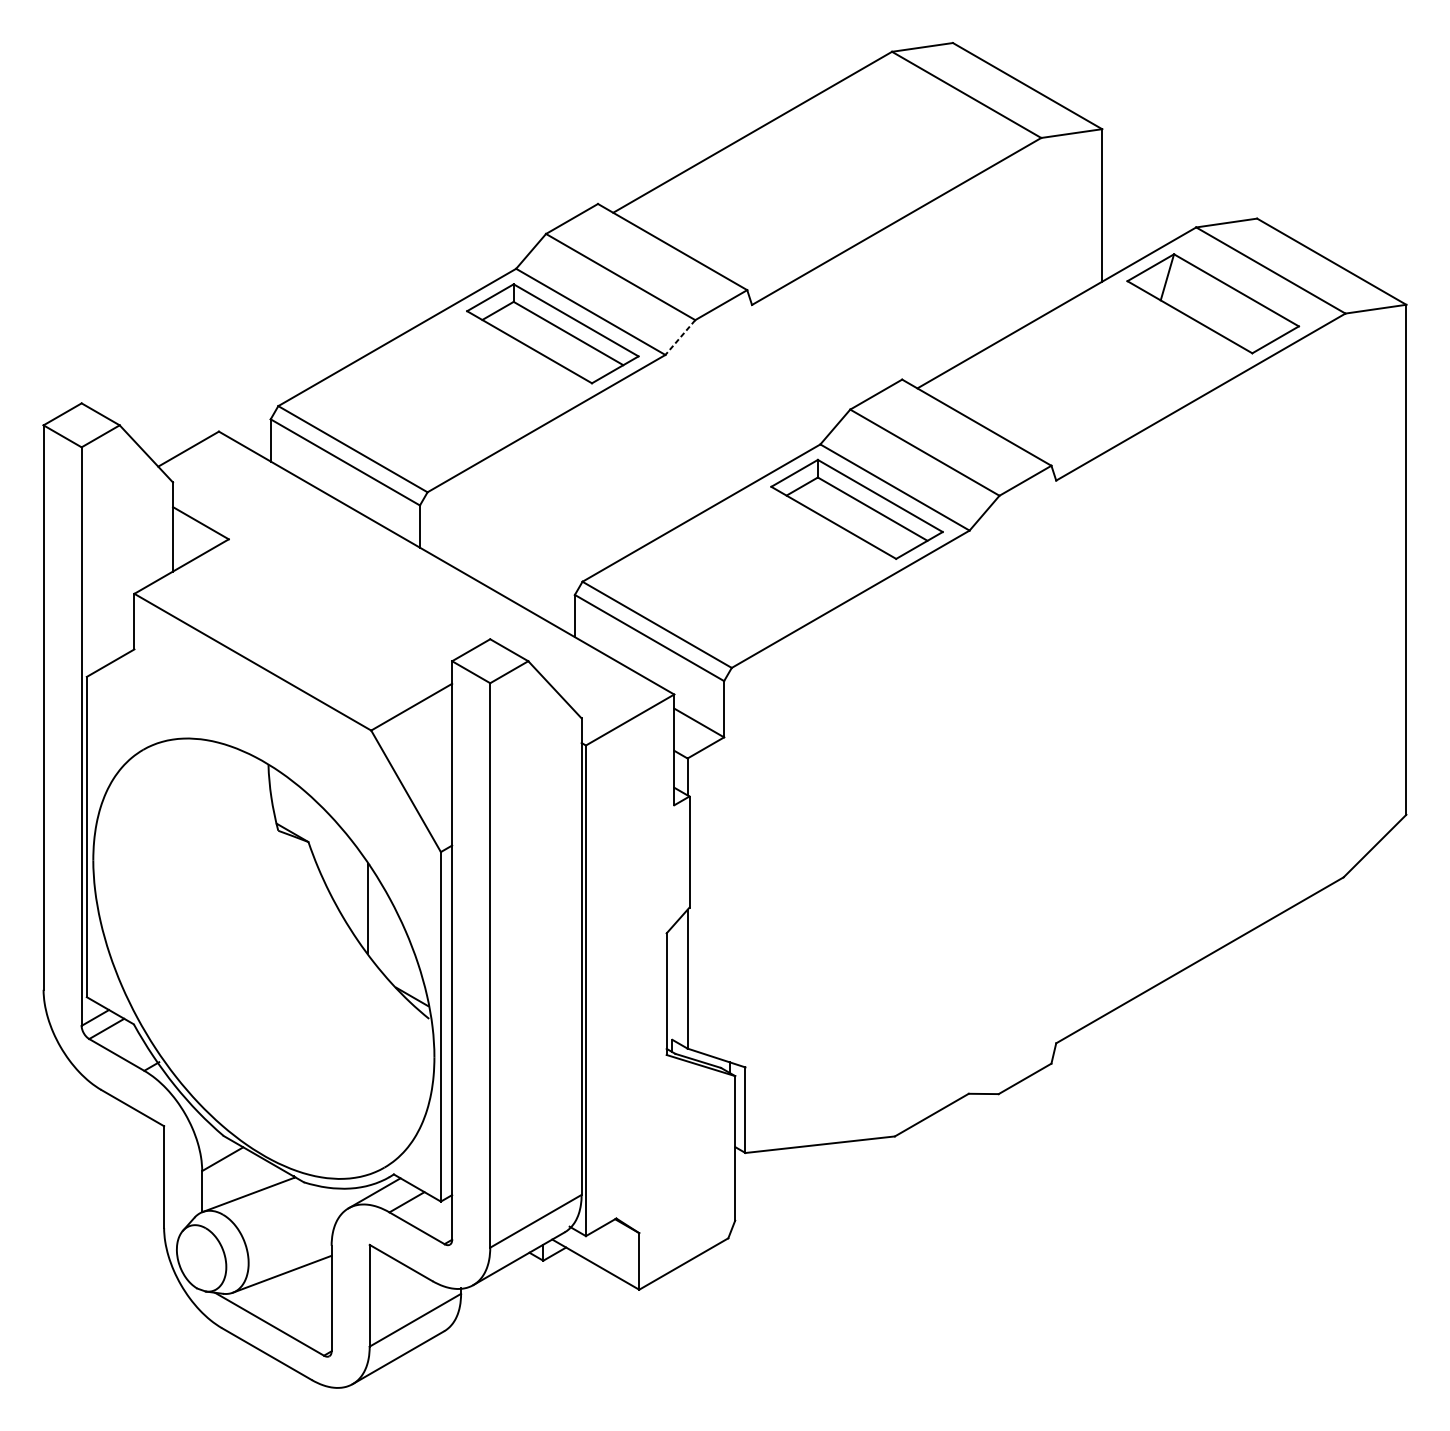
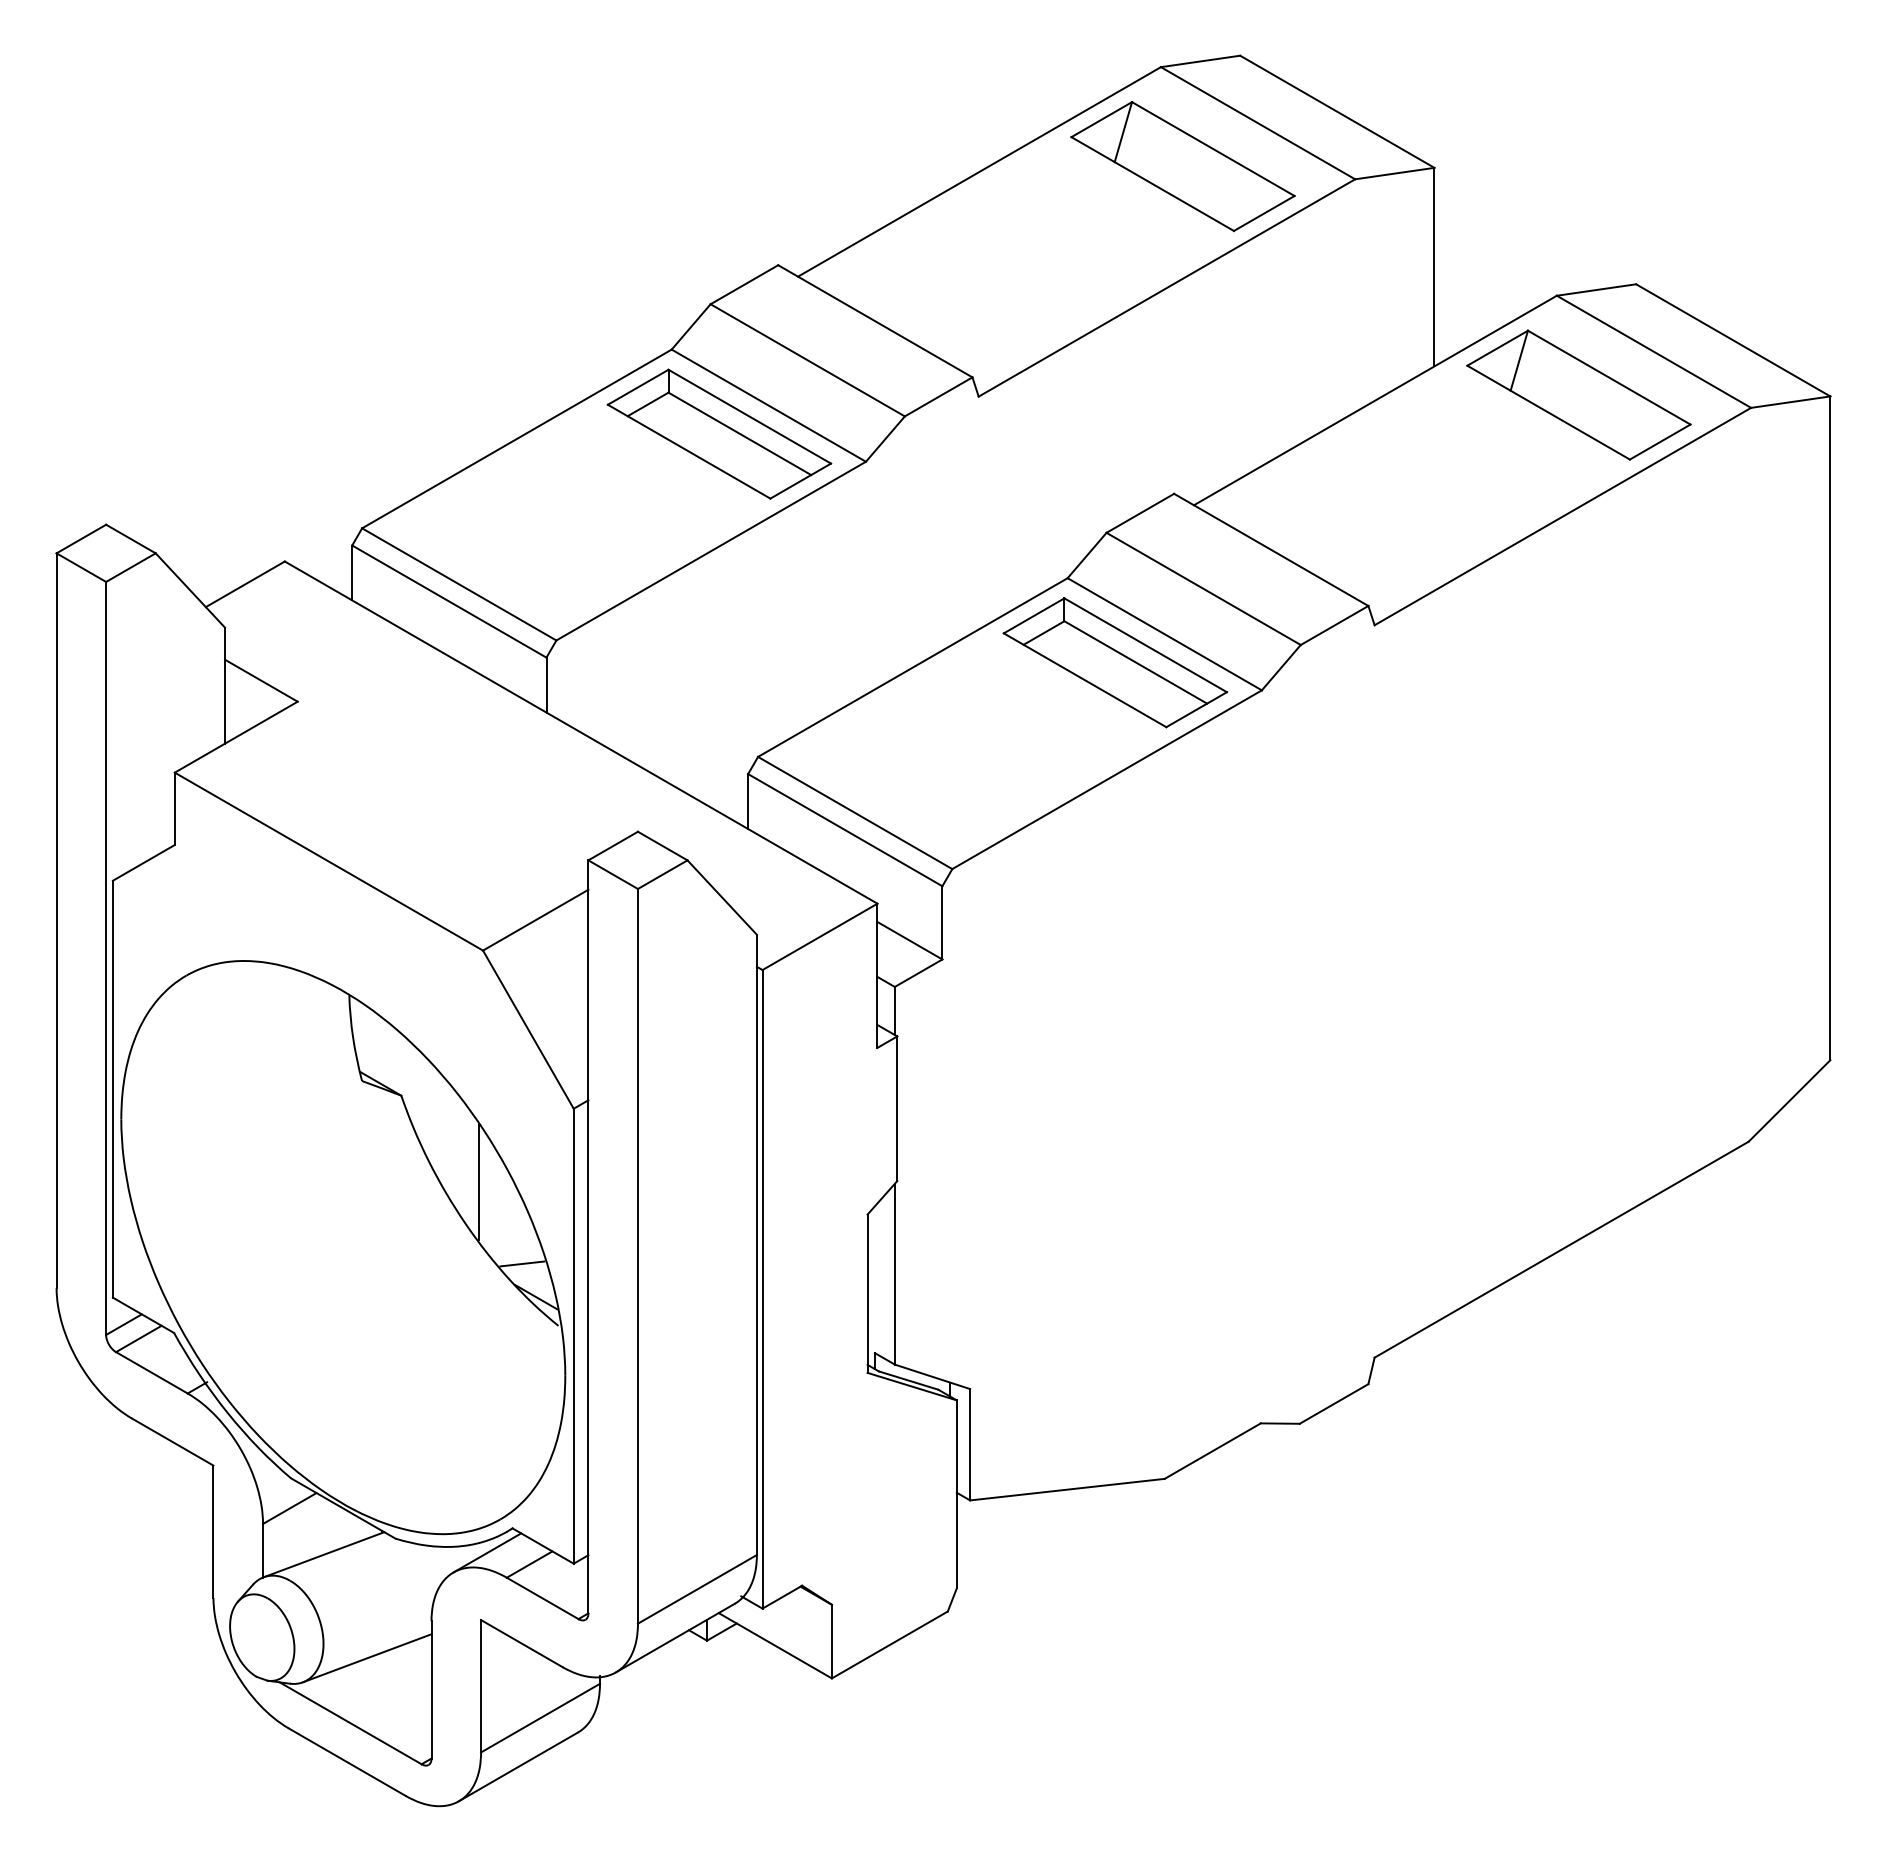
part: (908, 128) -> (1182, 166), added
line: (680, 337) -> (885, 439), dashed -> solid
line: (401, 970) -> (522, 1263), added

